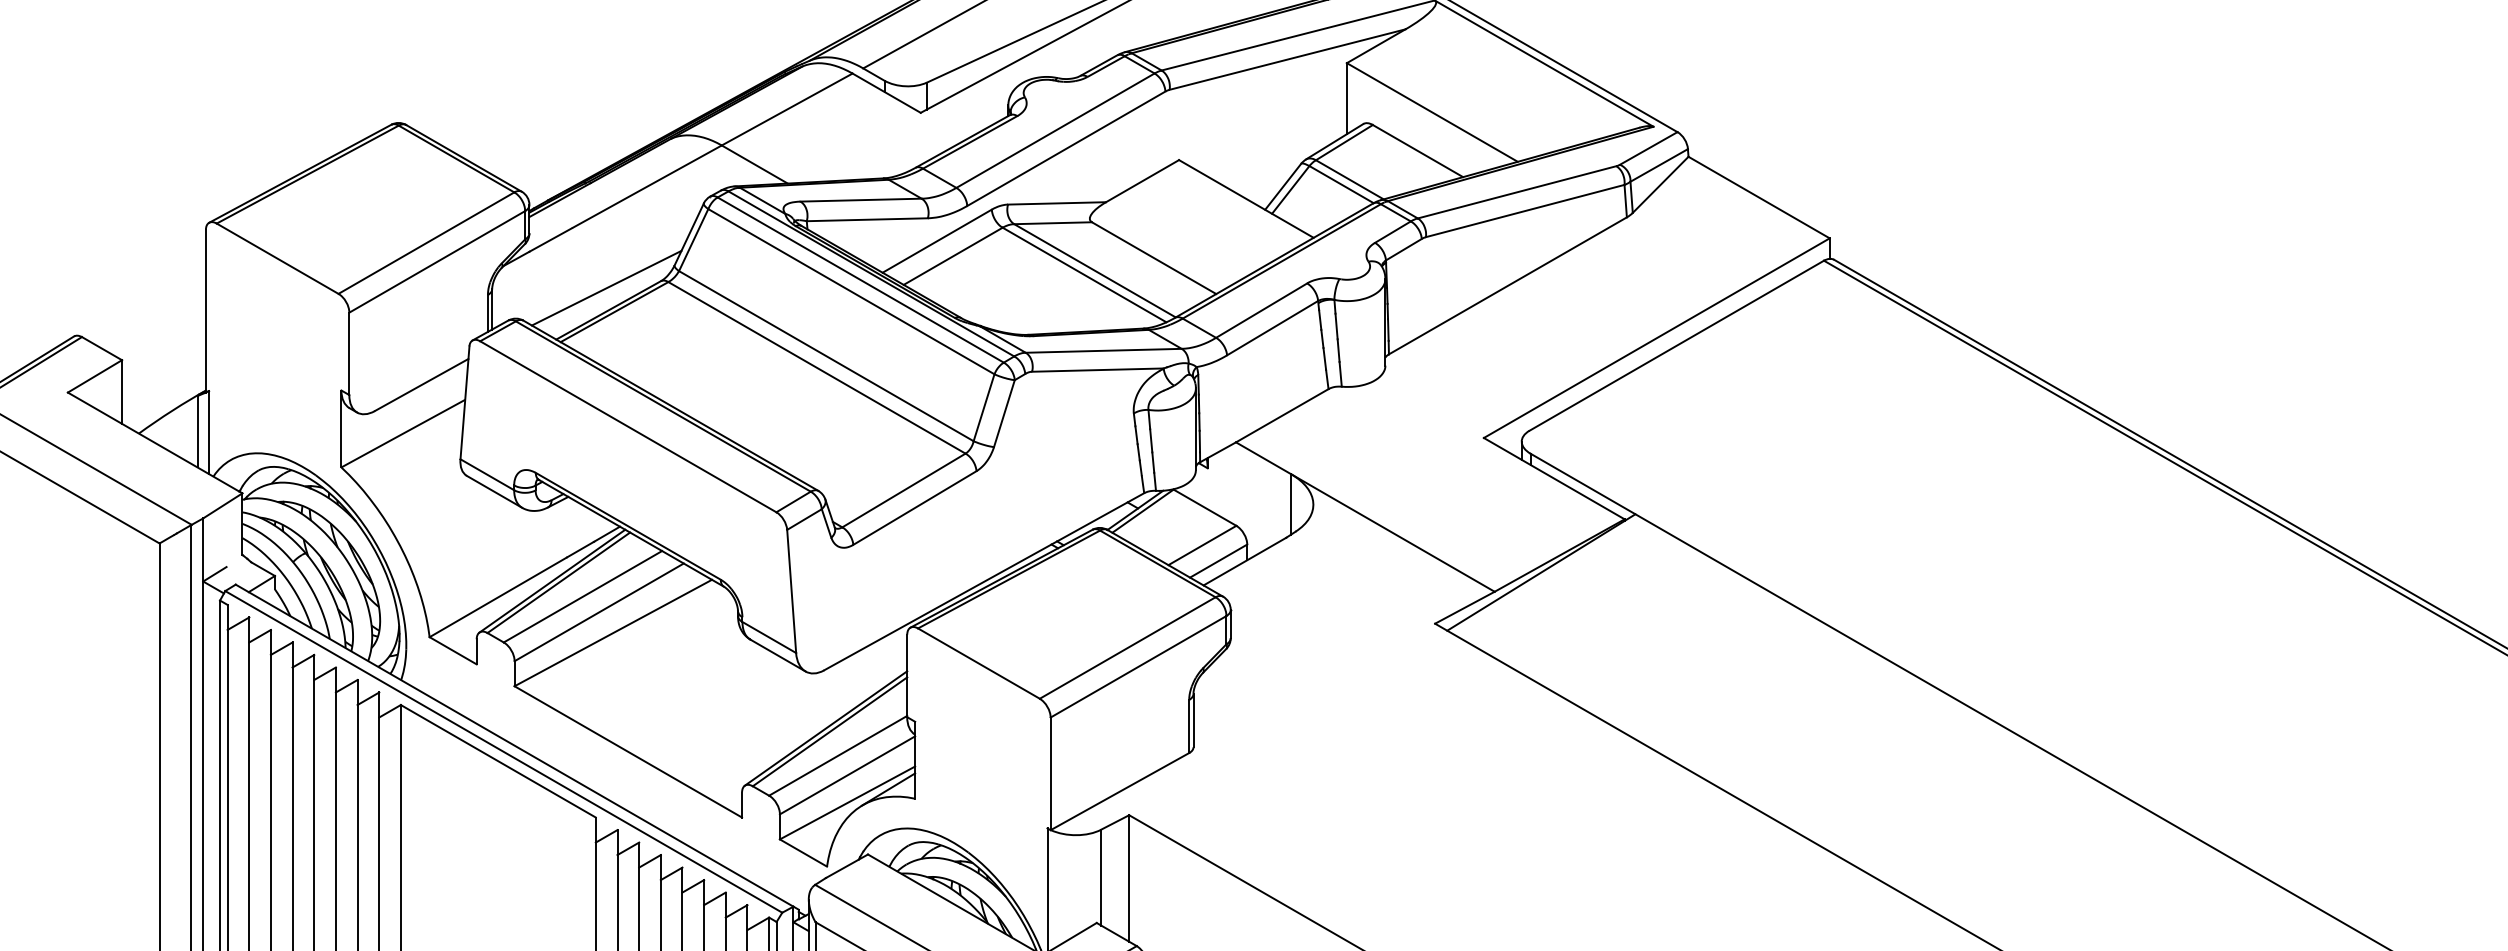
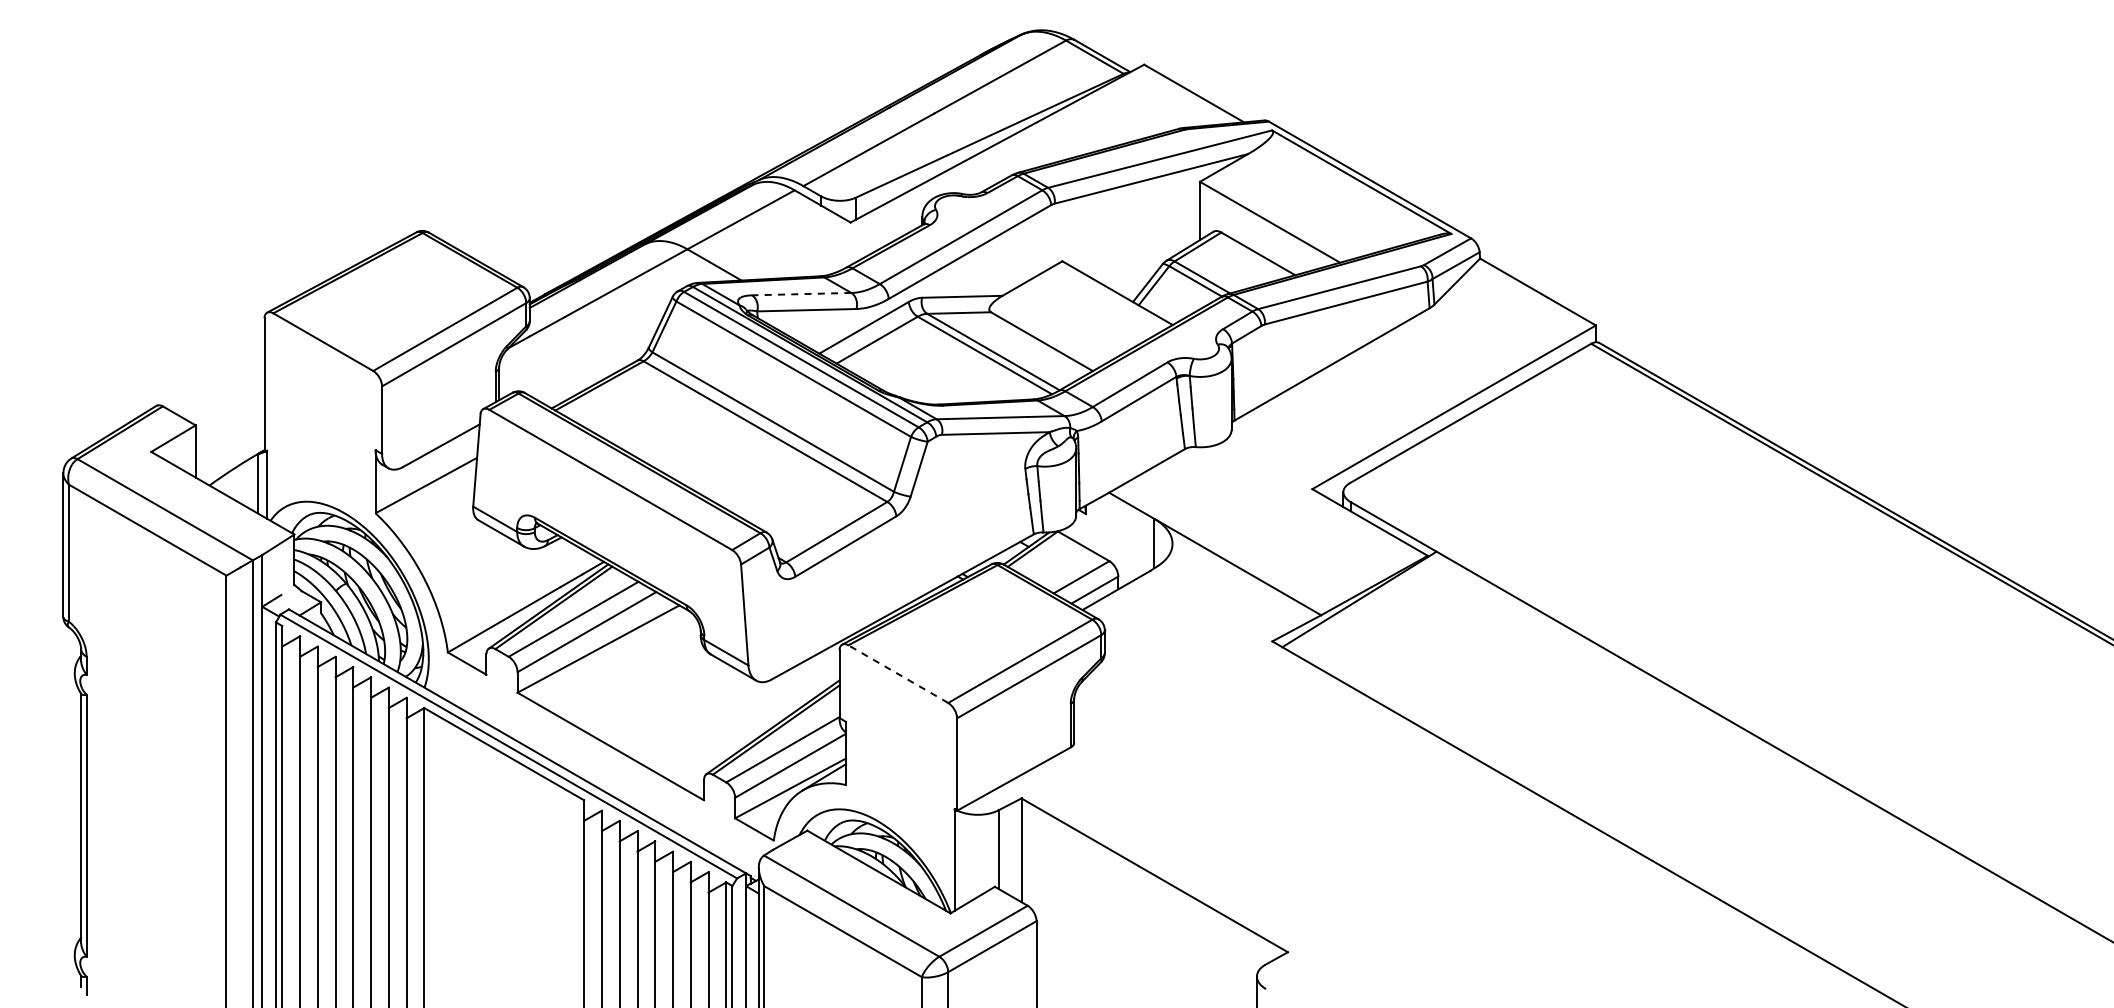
line: (860, 200) -> (801, 294), solid -> dashed
line: (605, 287) -> (592, 365), removed
line: (979, 664) -> (898, 674), solid -> dashed

